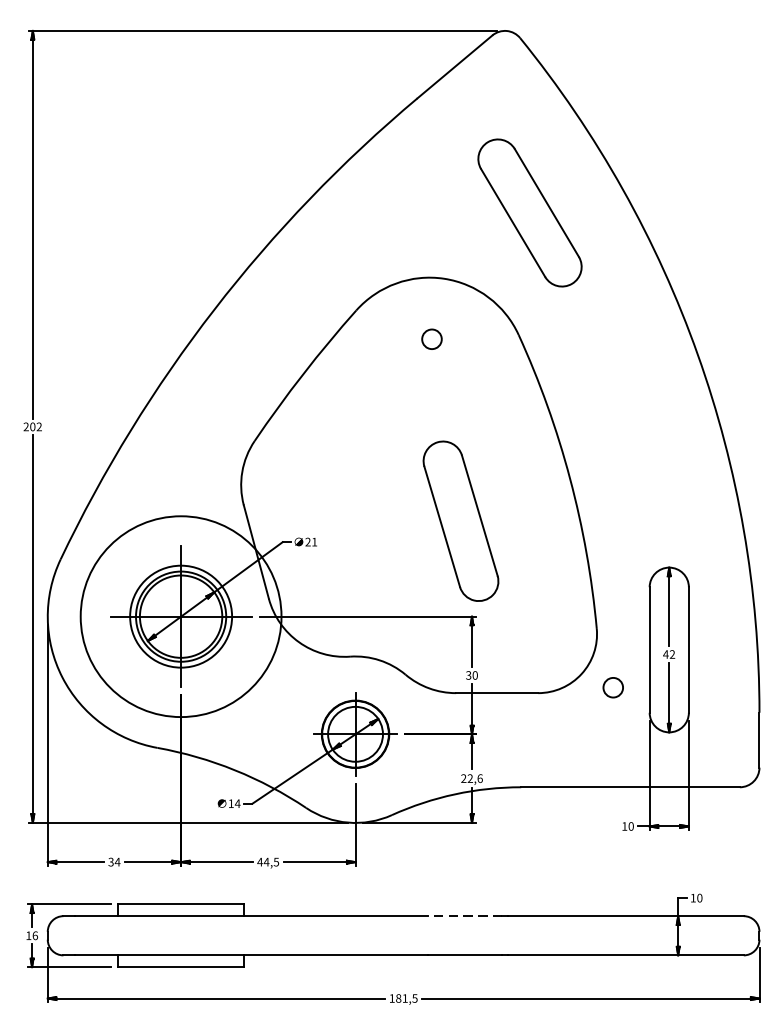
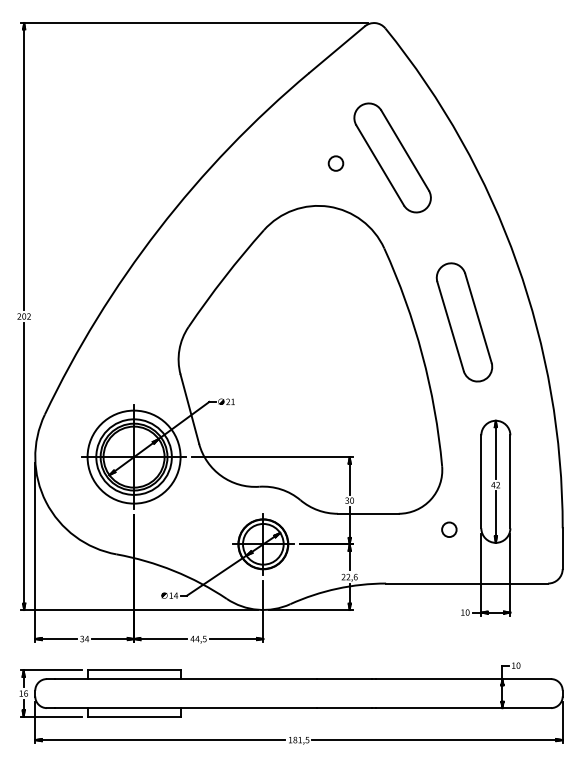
circle: (431, 339) -> (335, 163), moved
part: (460, 521) -> (464, 322), moved
circle: (180, 615) -> (133, 456), size x0.62
circle: (613, 687) -> (449, 529), moved
line: (465, 916) -> (344, 679), dashed -> solid

